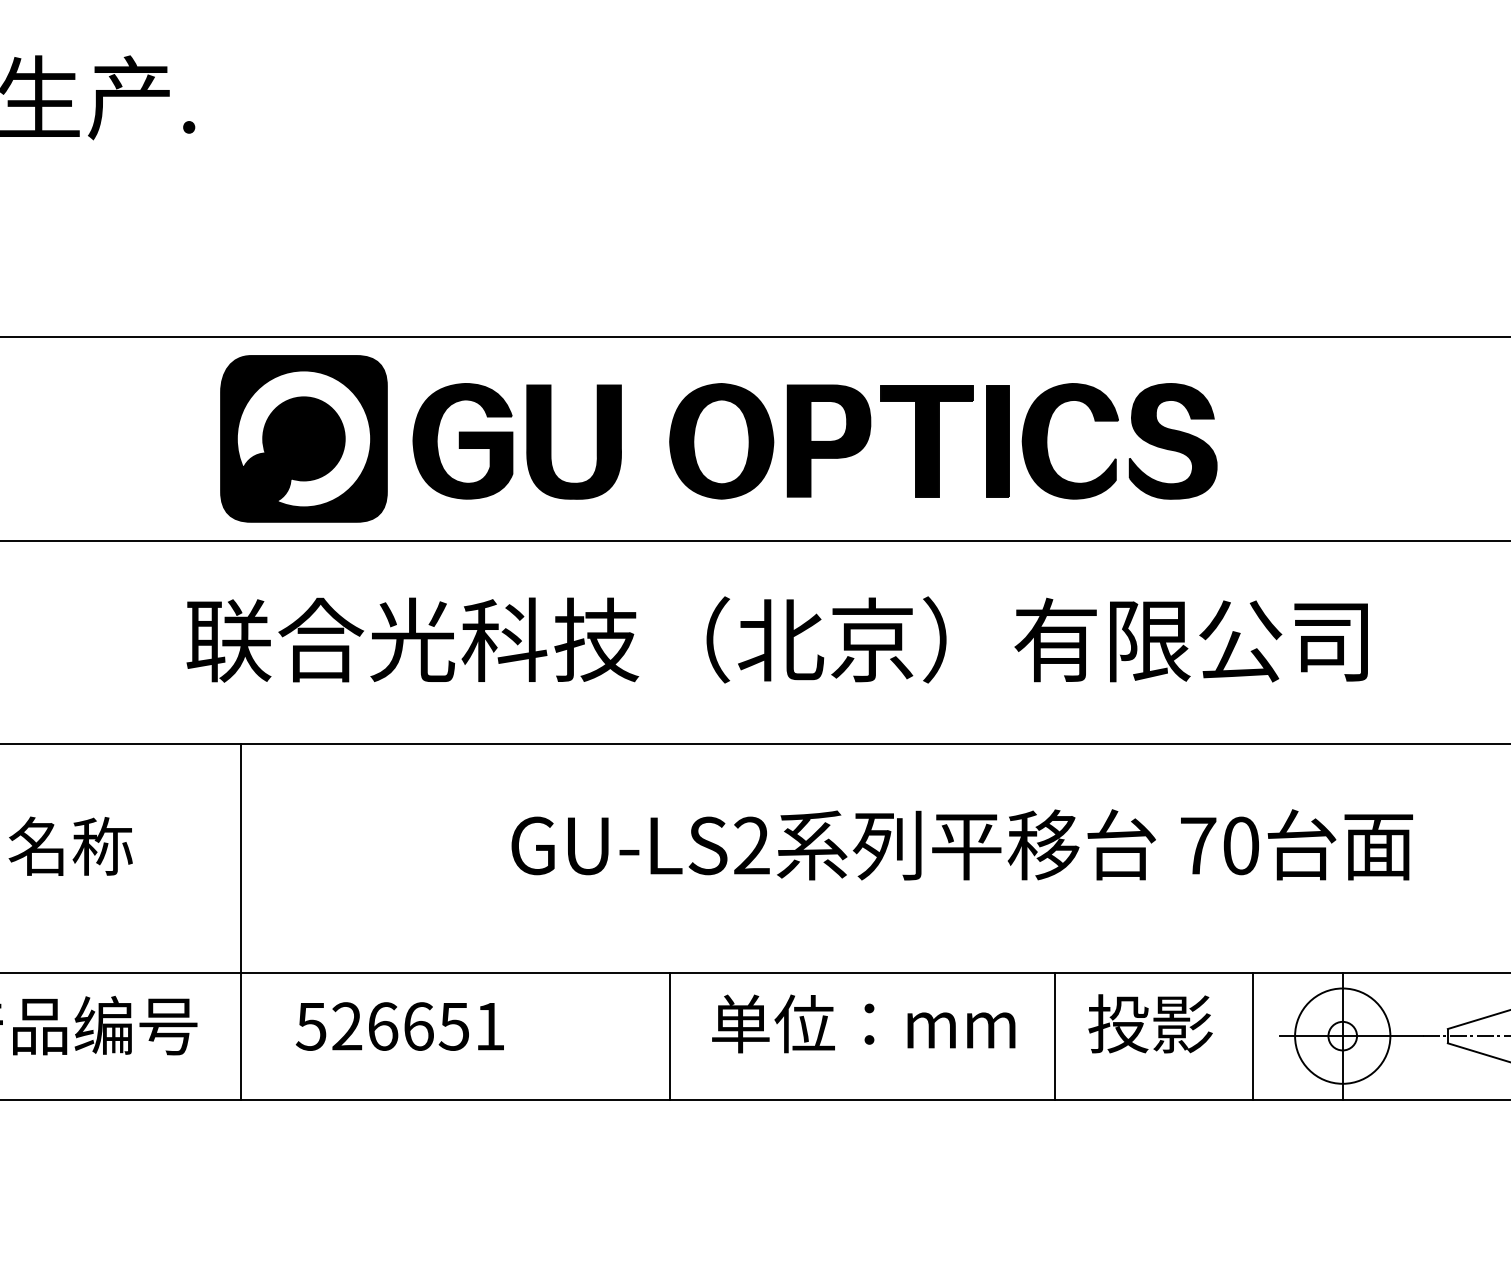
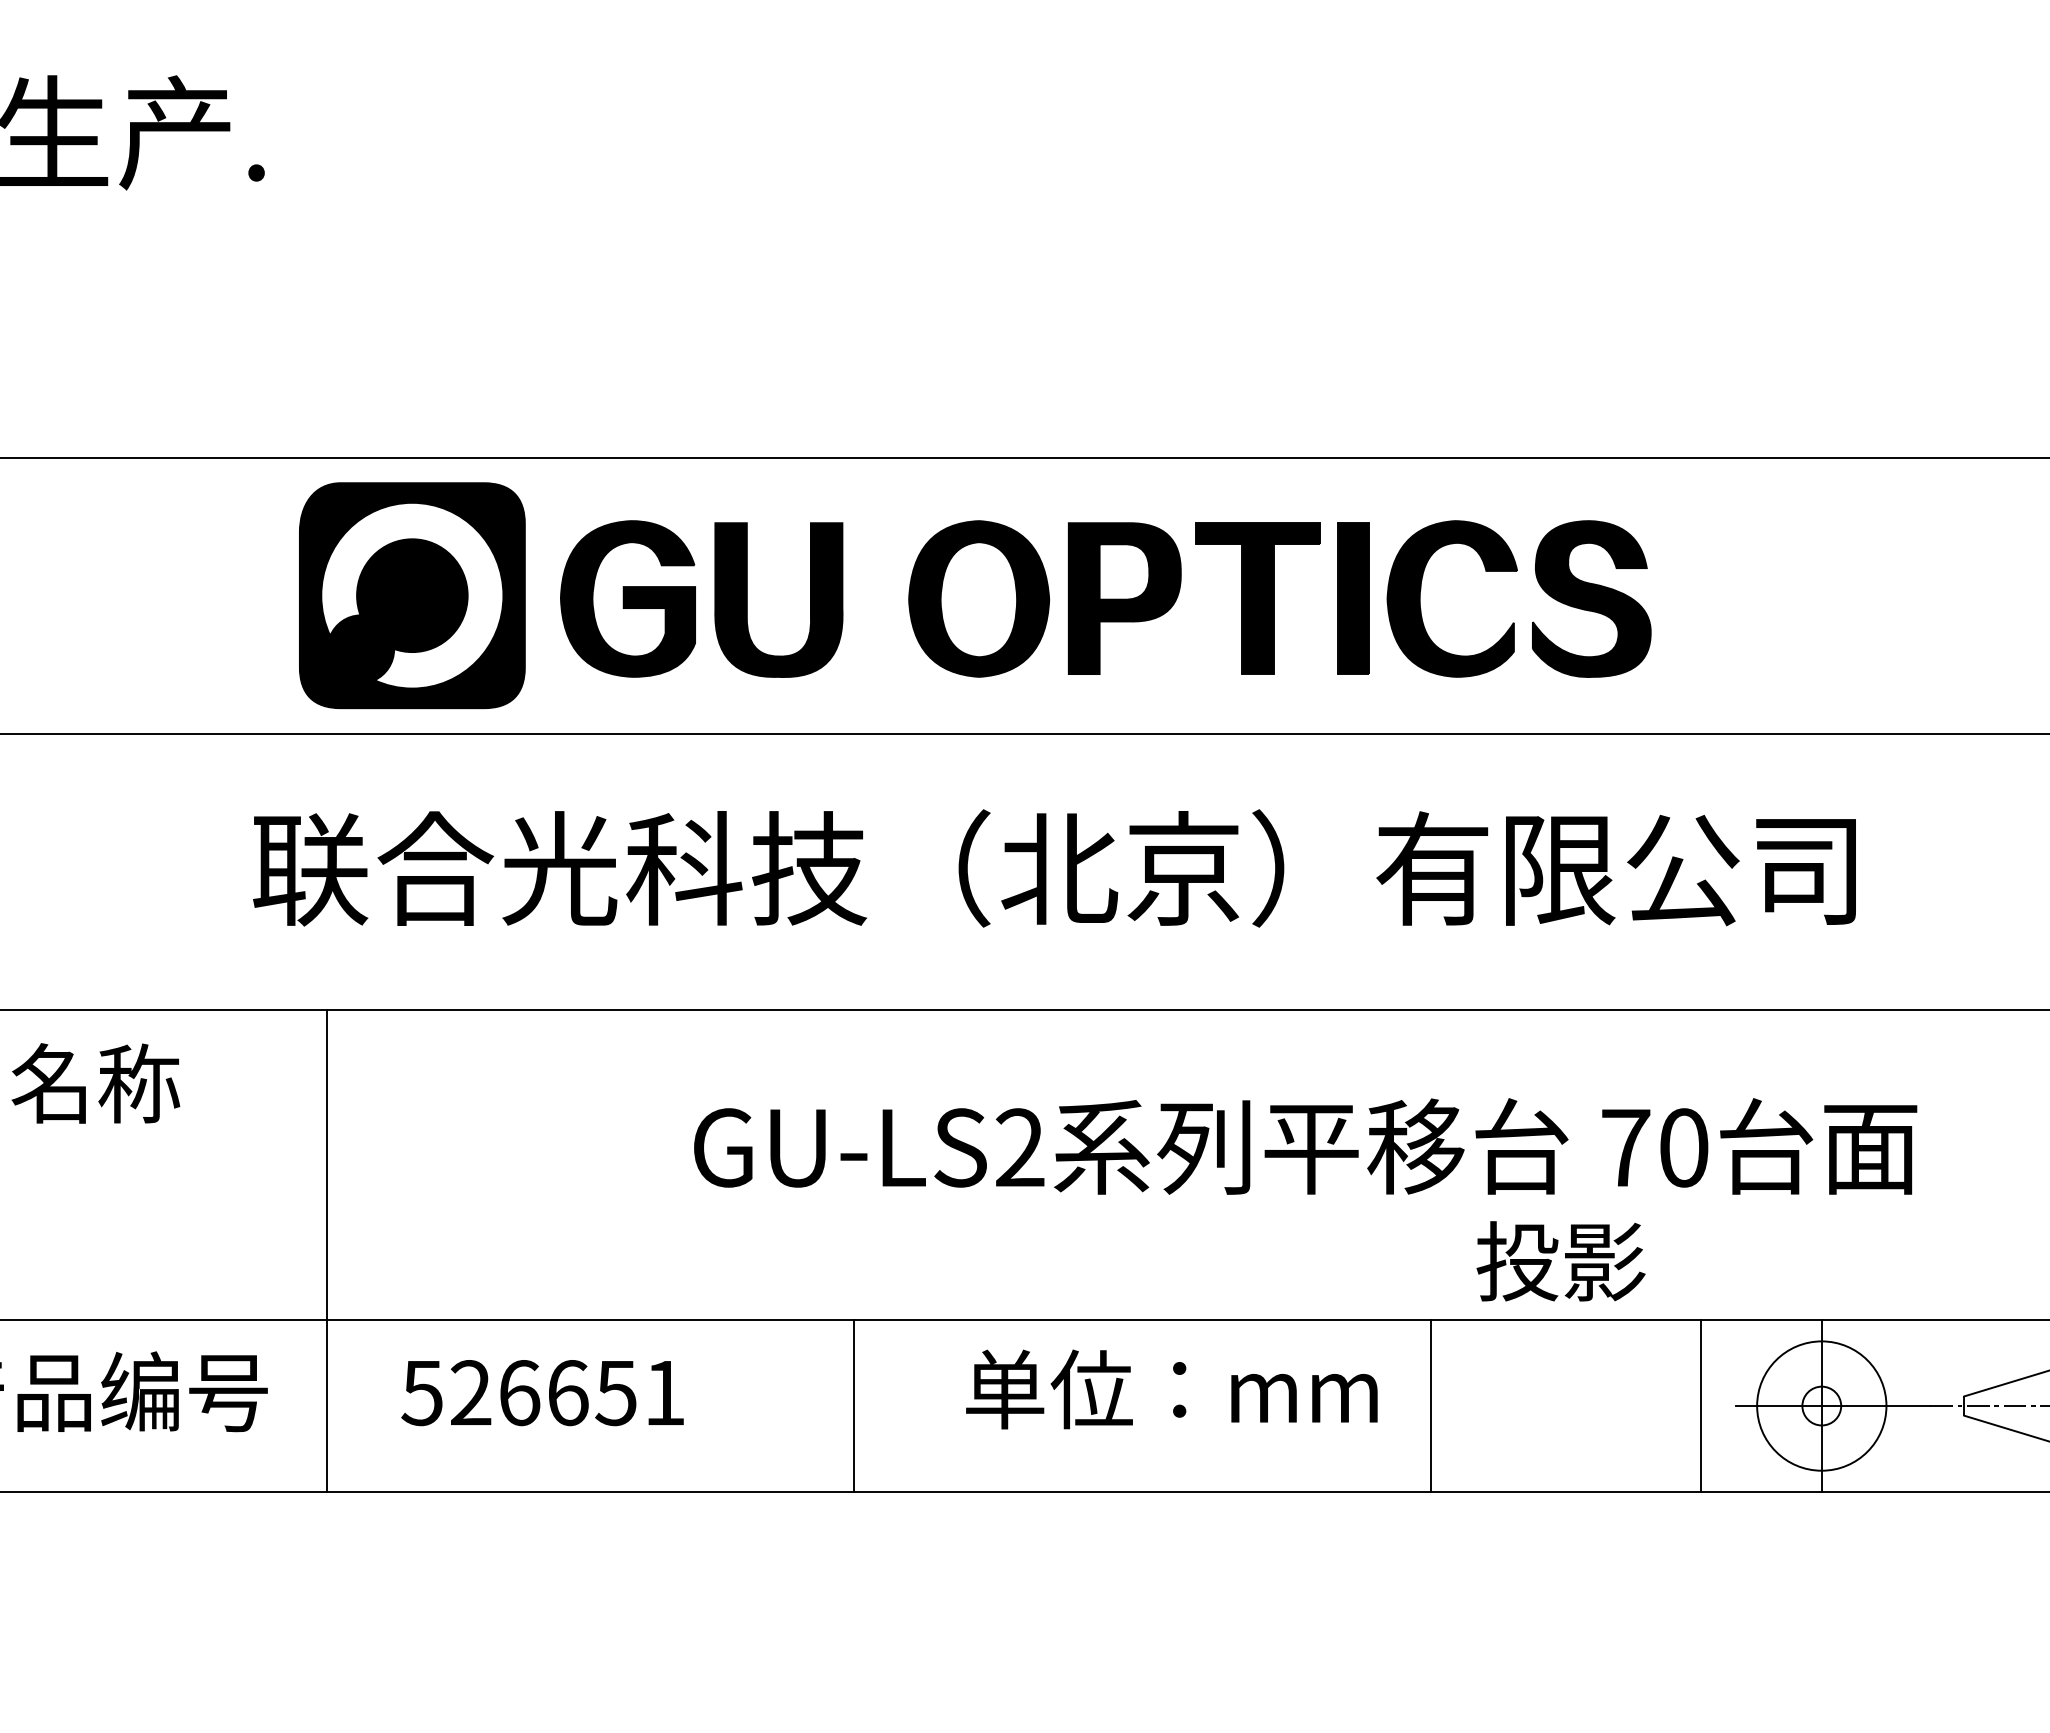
text: (70, 846) -> (95, 1083), moved
text: (1150, 1023) -> (1560, 1261), moved
line: (670, 1035) -> (853, 1405), moved

